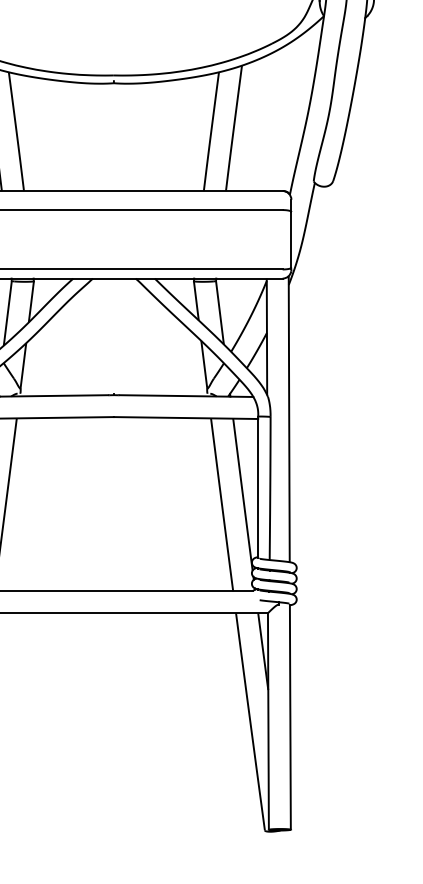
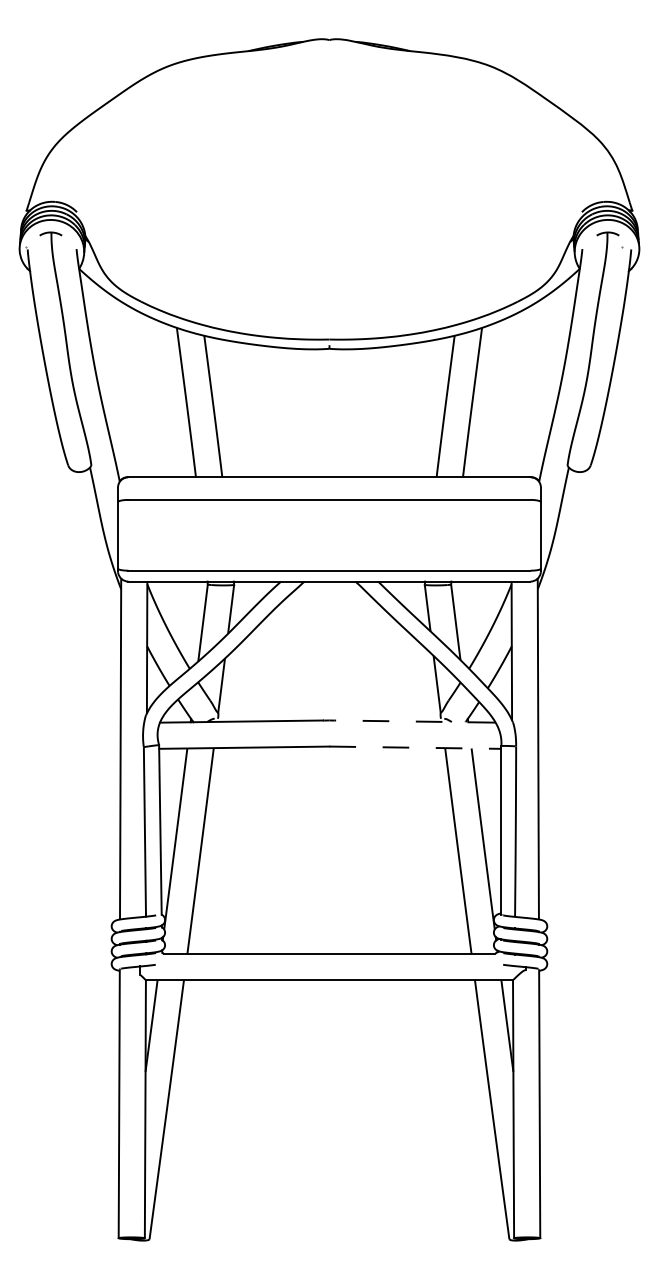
line: (186, 396) -> (415, 721), solid -> dashed
line: (186, 417) -> (415, 747), solid -> dashed

